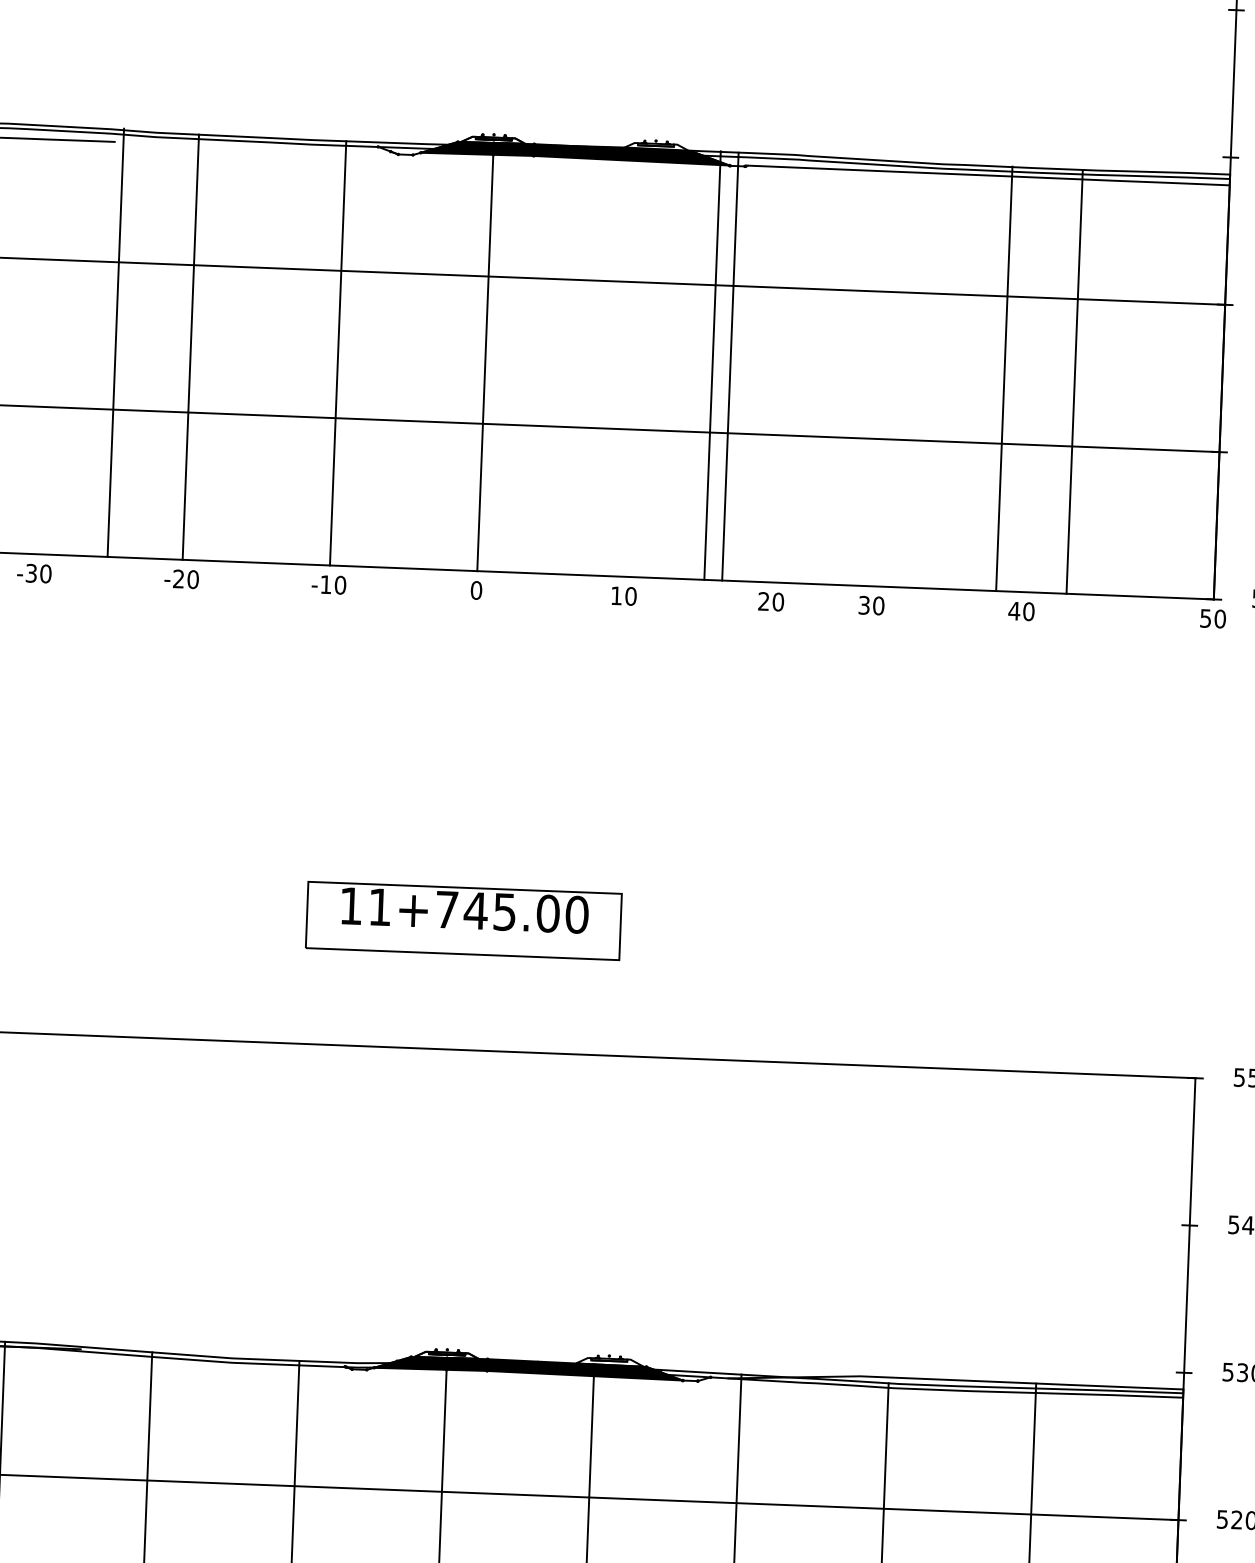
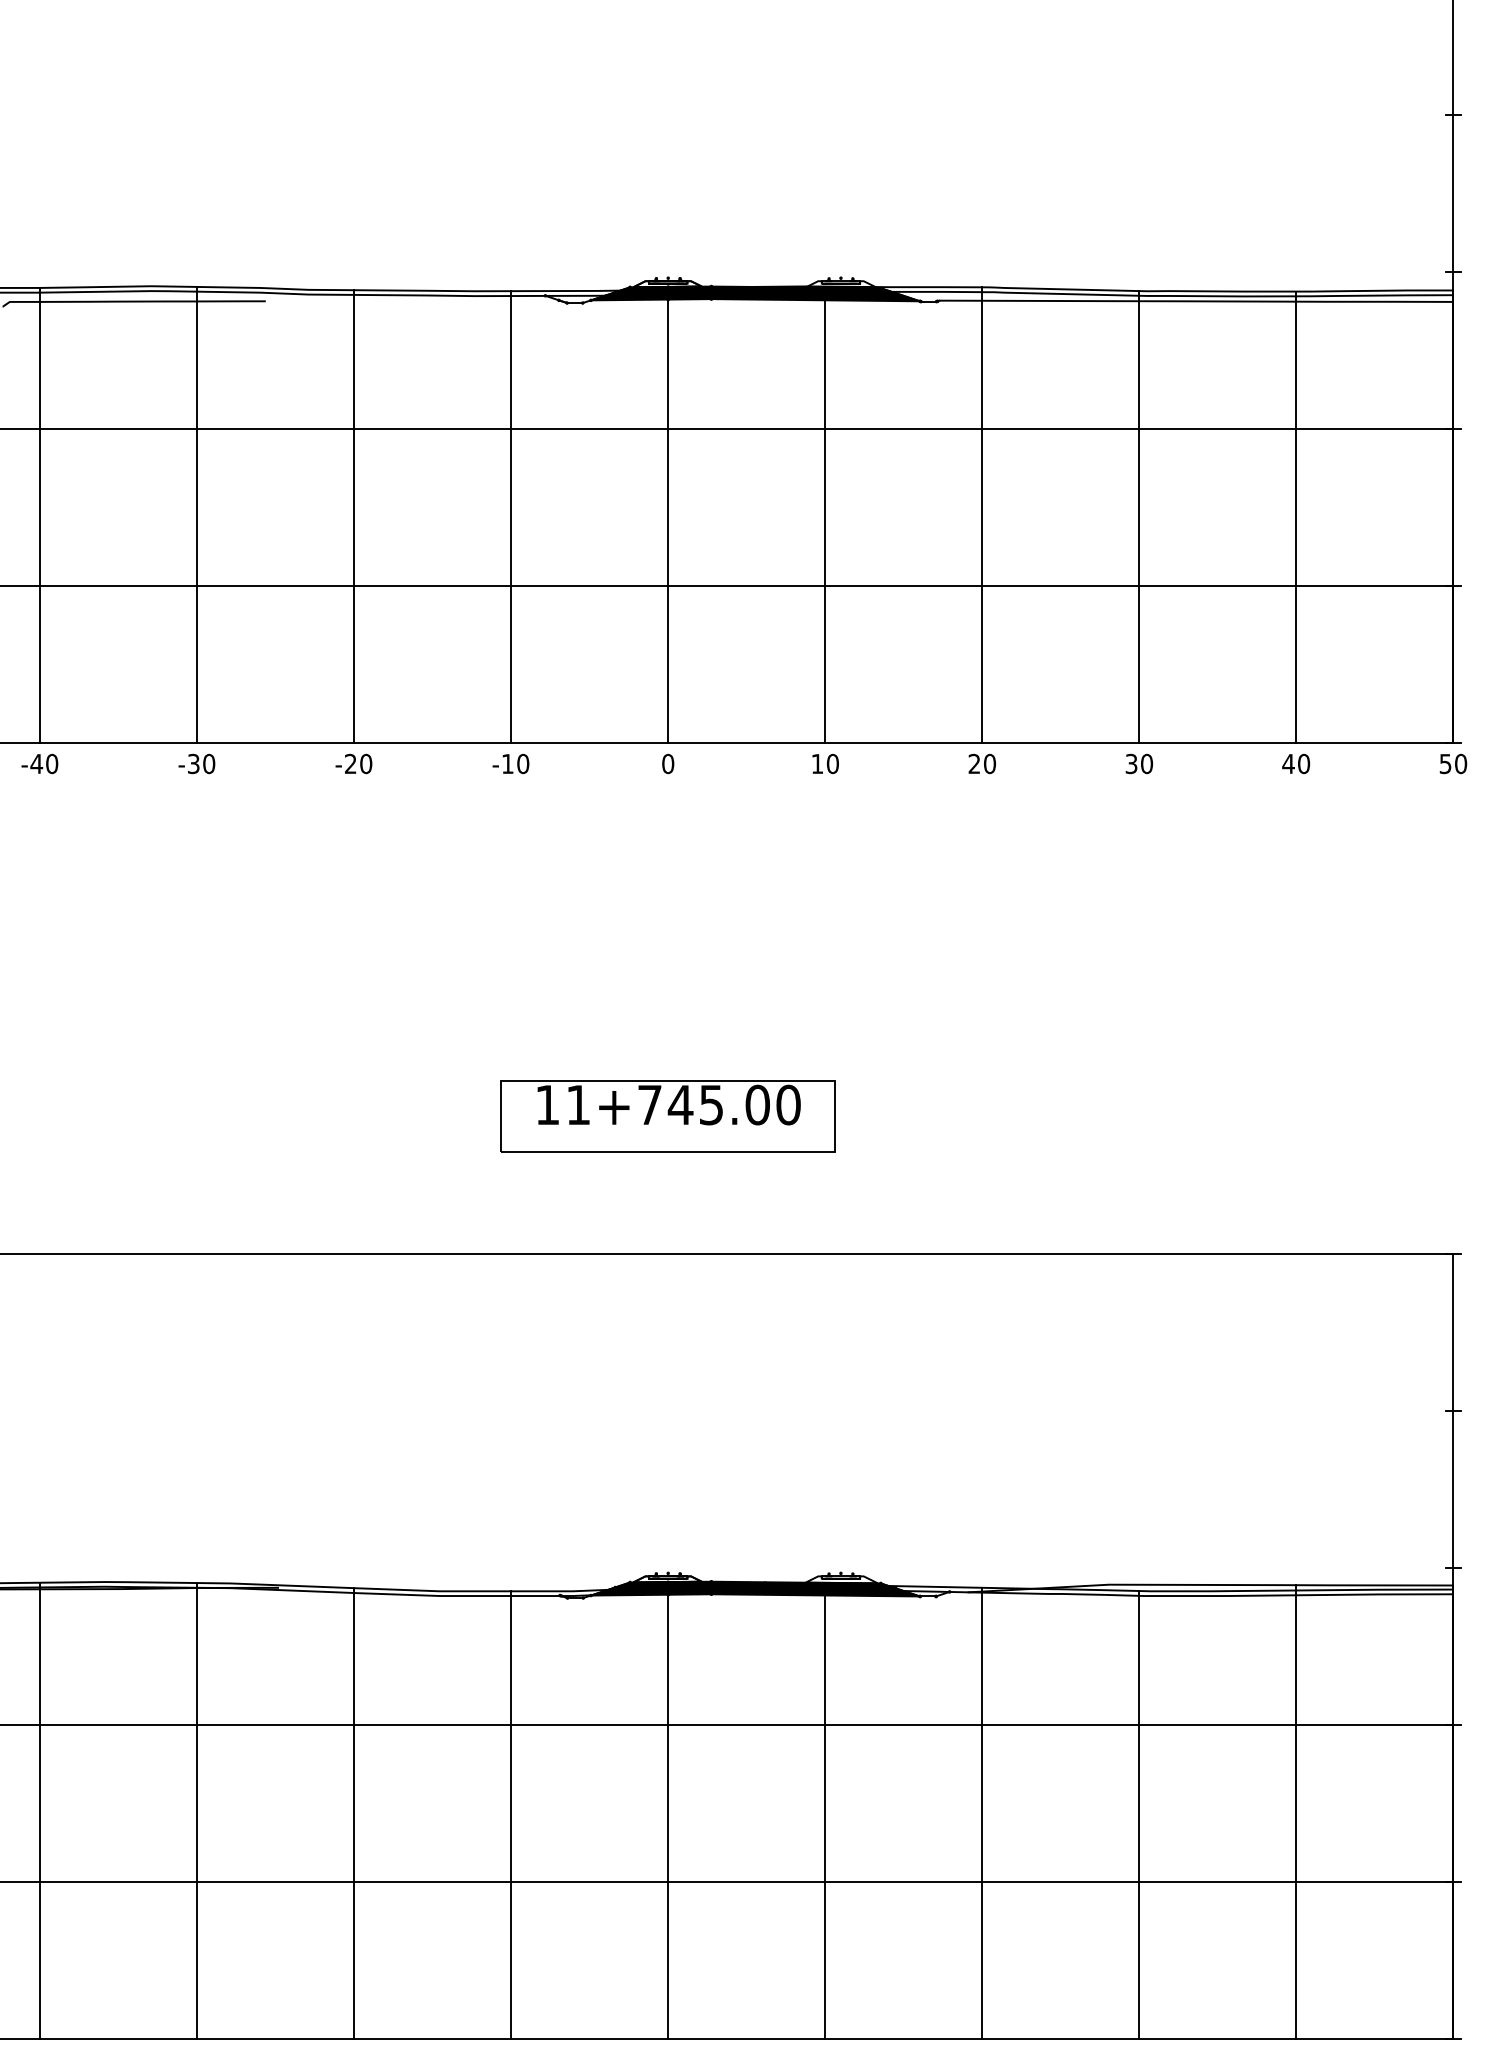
line: (116, 342) -> (197, 514), moved
line: (712, 365) -> (825, 514), moved
line: (730, 366) -> (982, 515), moved
line: (1004, 378) -> (1139, 516), moved
text: (870, 605) -> (1138, 763), moved
text: (1021, 610) -> (1296, 763), moved

